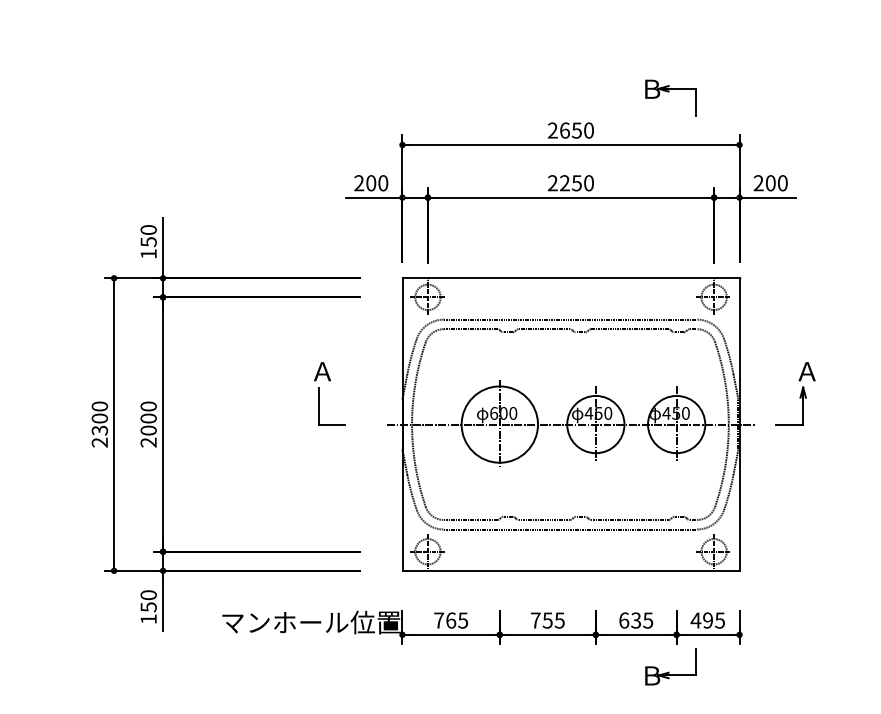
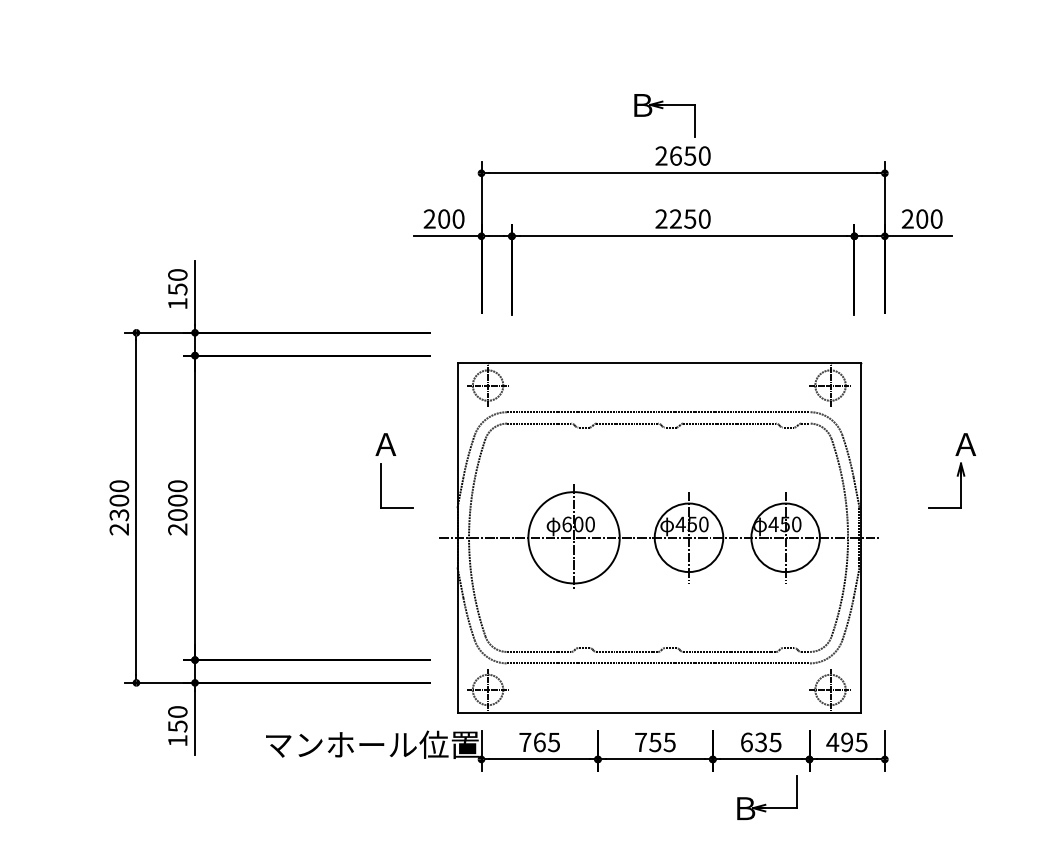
part: (670, 97) -> (664, 115), moved
part: (570, 424) -> (658, 537), moved
part: (670, 666) -> (767, 797), moved

